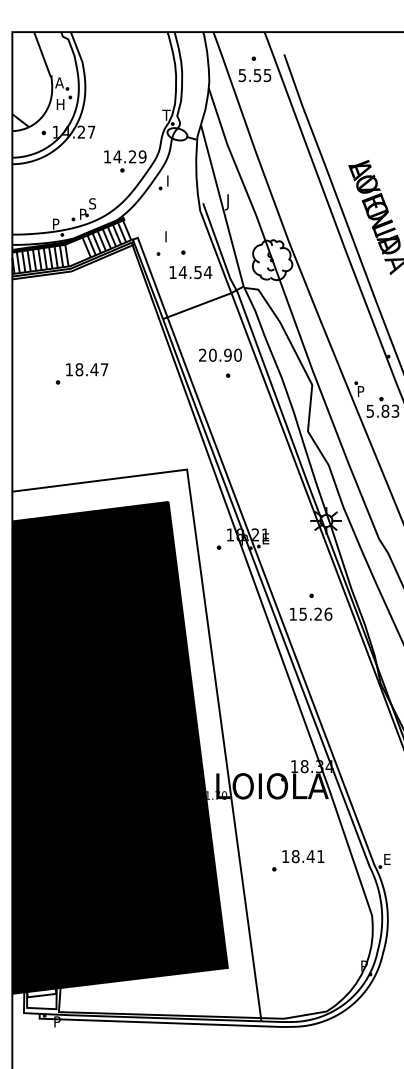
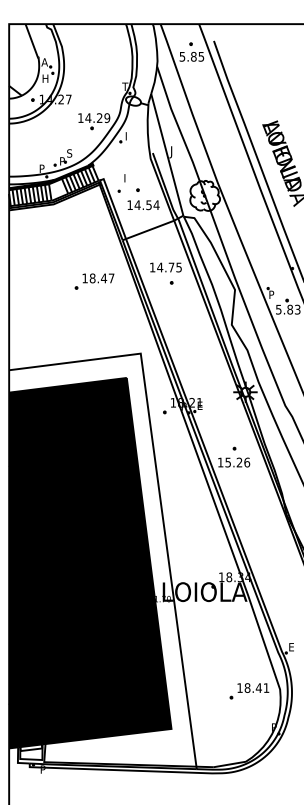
text: (257, 75) -> (193, 56), 5.55 -> 5.85
text: (219, 355) -> (165, 267), 20.90 -> 14.75
part: (81, 373) -> (94, 281), moved
part: (298, 861) -> (249, 691), moved

